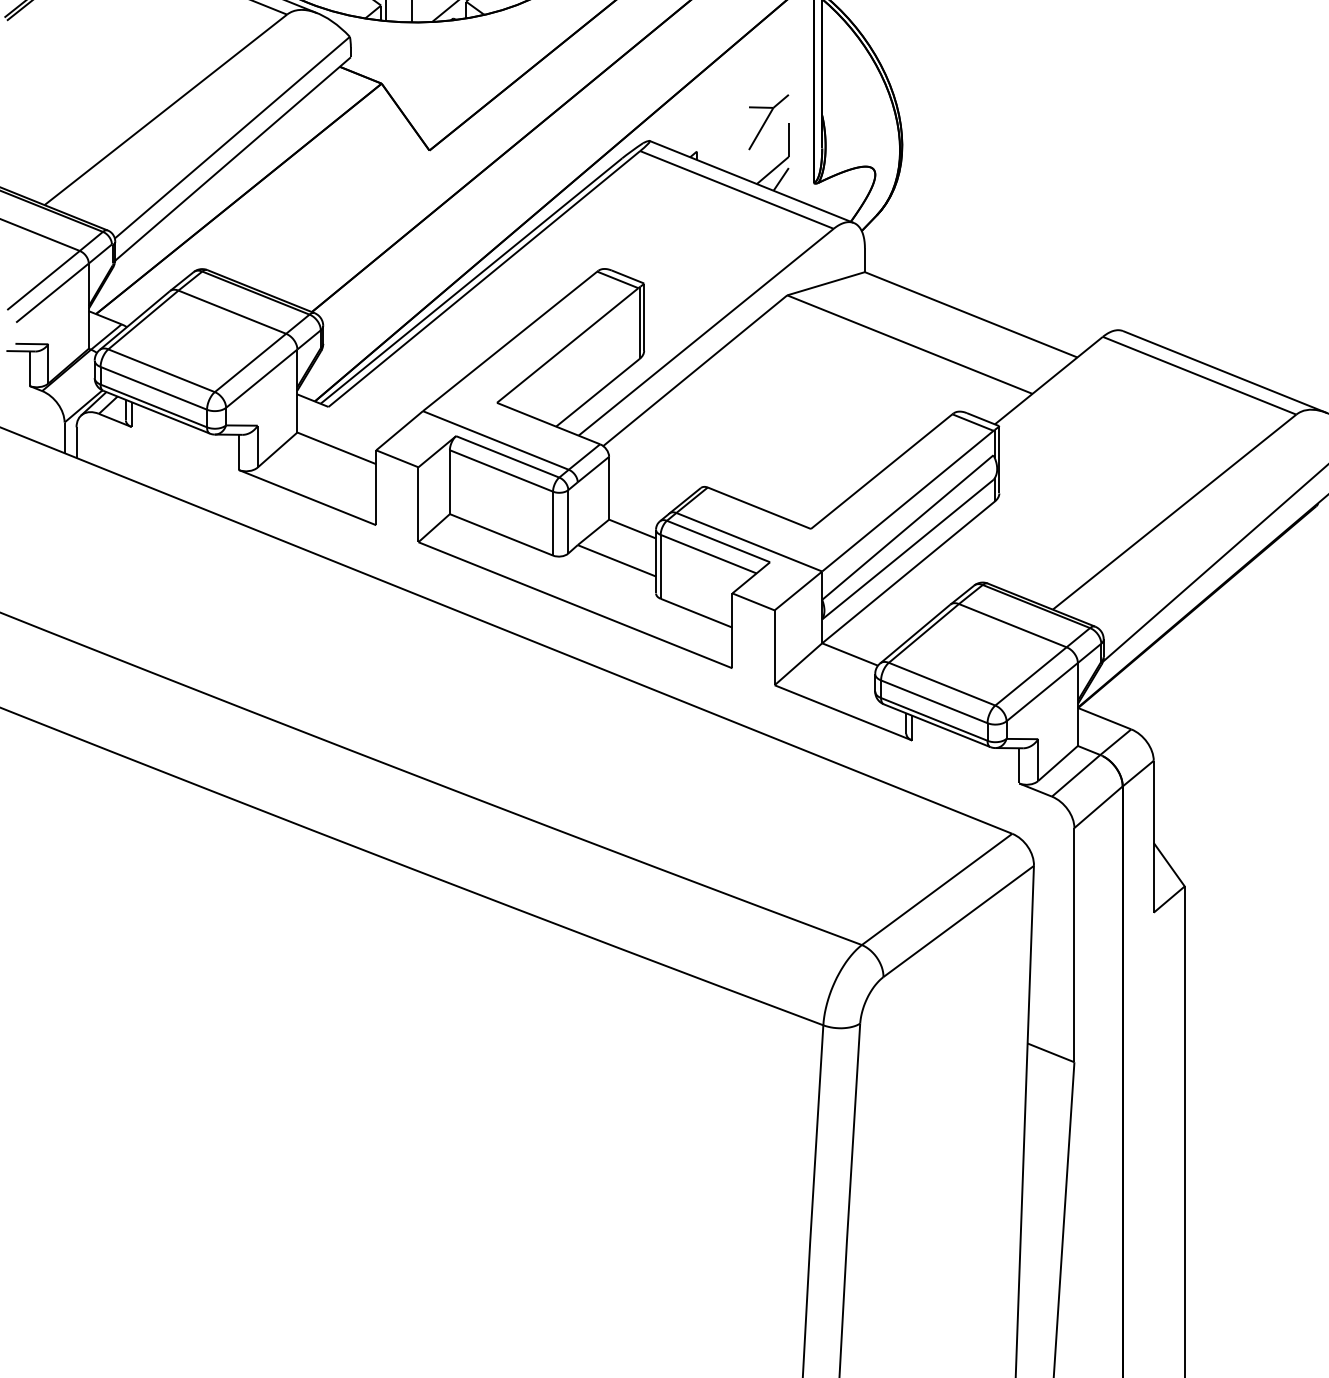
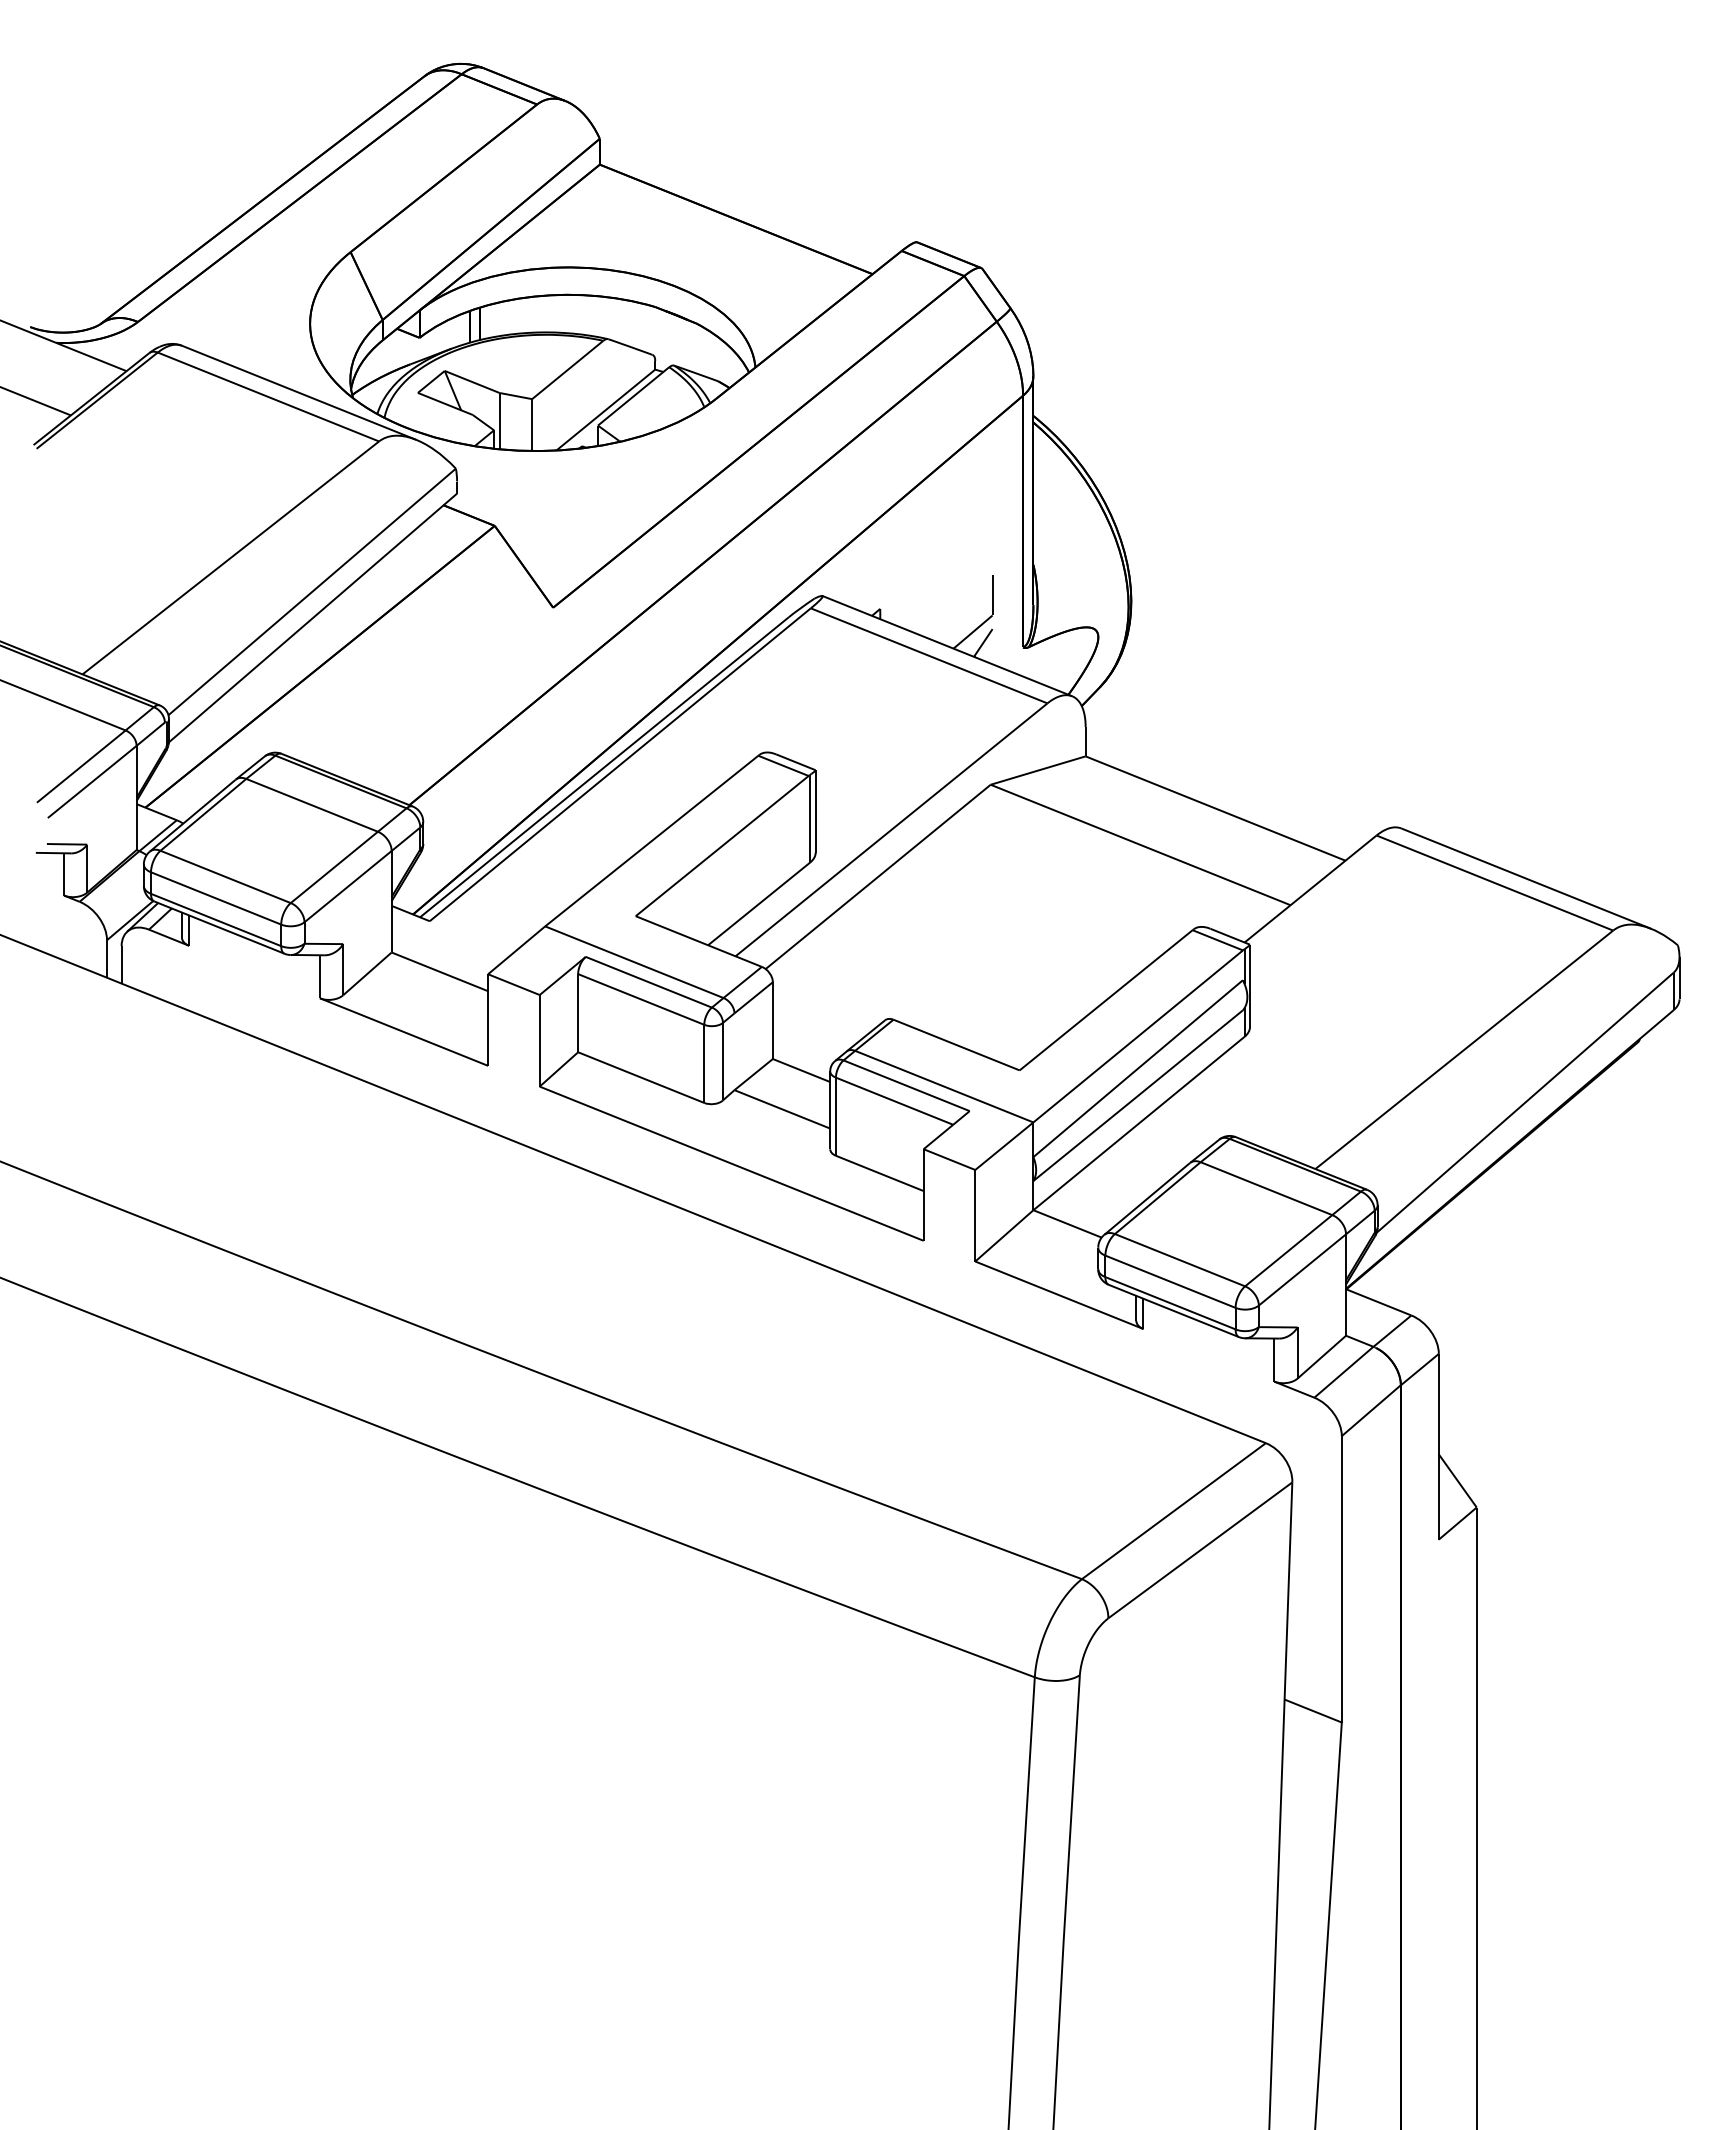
part: (768, 122) -> (967, 573), removed

